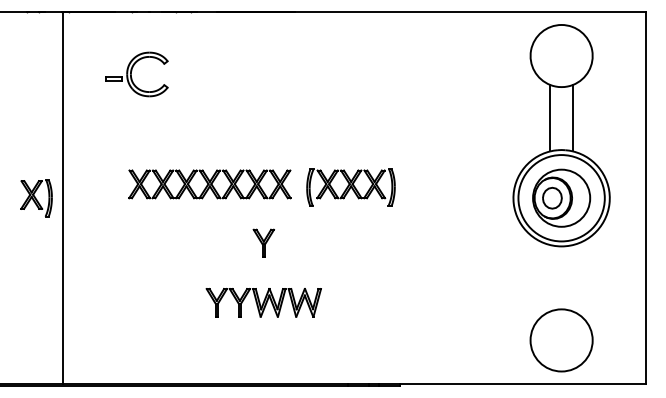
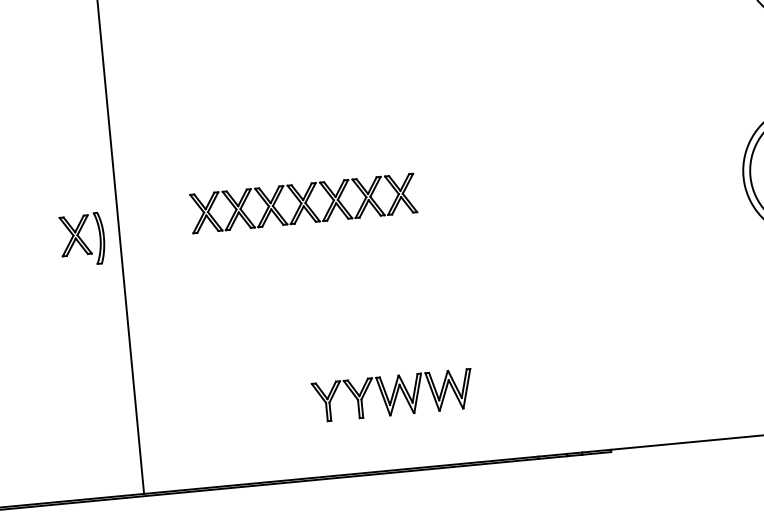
part: (136, 74) -> (204, 55), removed
part: (209, 184) -> (302, 203), moved
part: (350, 187) -> (516, 183), removed
part: (263, 242) -> (402, 271), removed
part: (263, 302) -> (392, 395), moved

